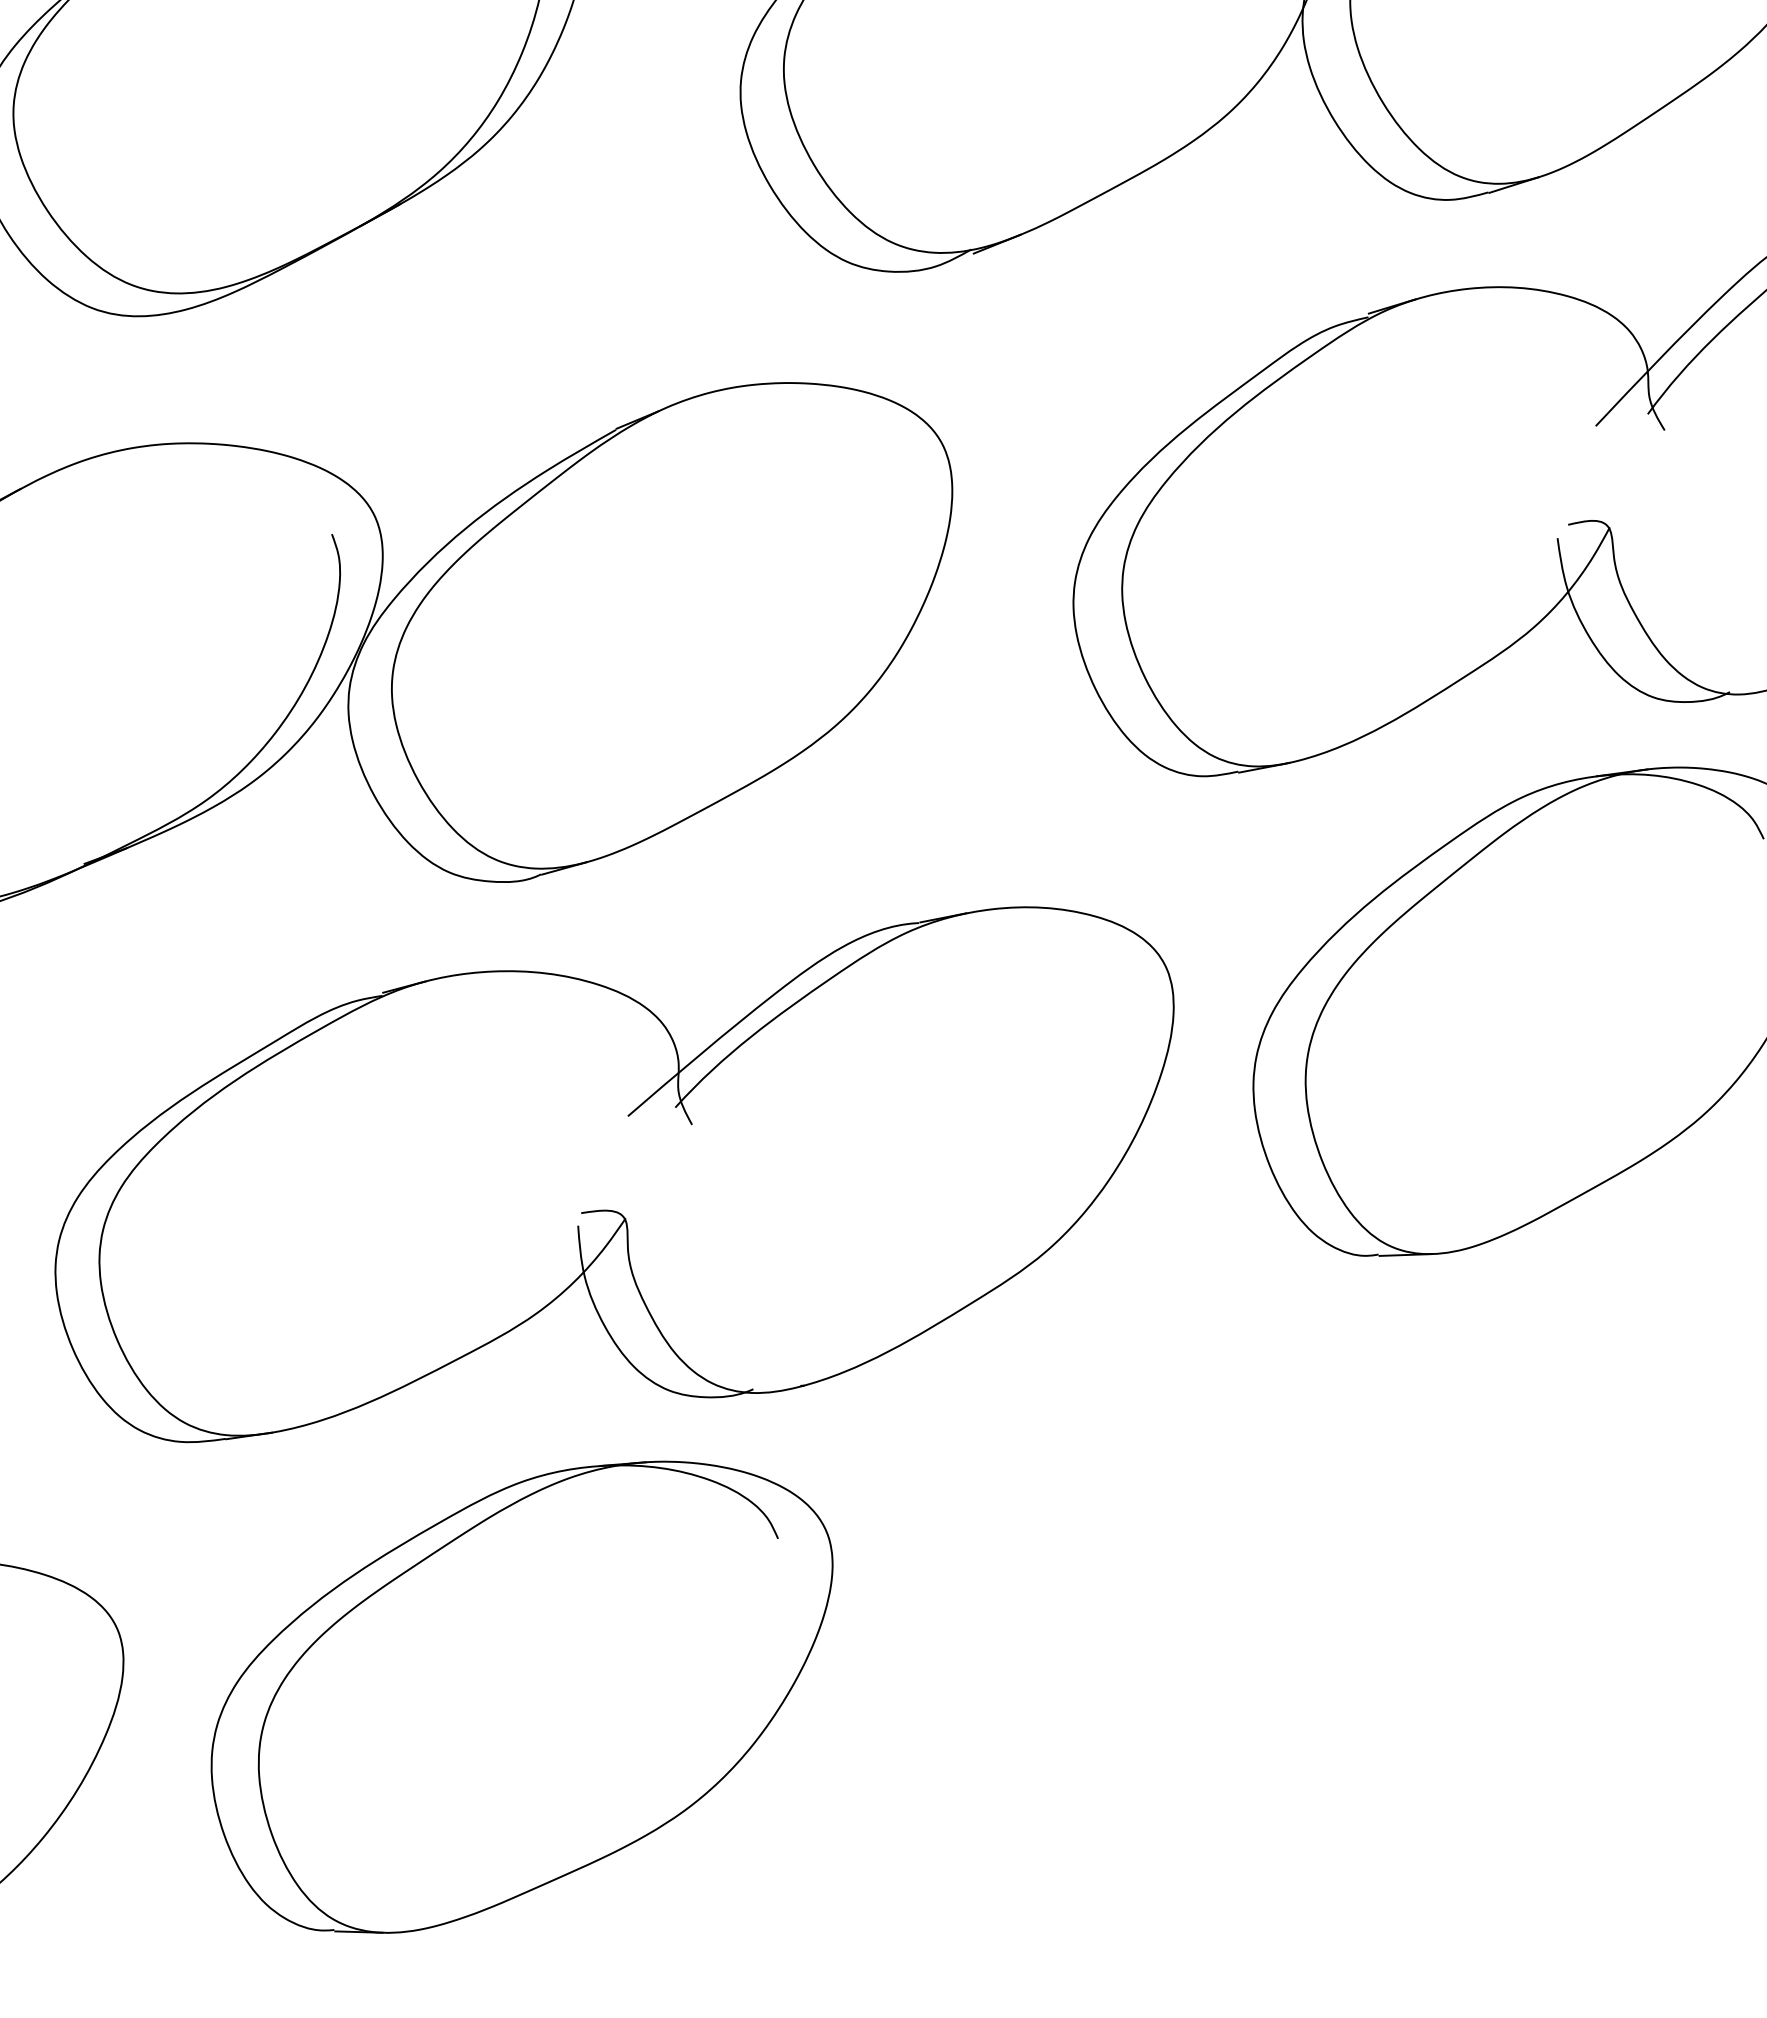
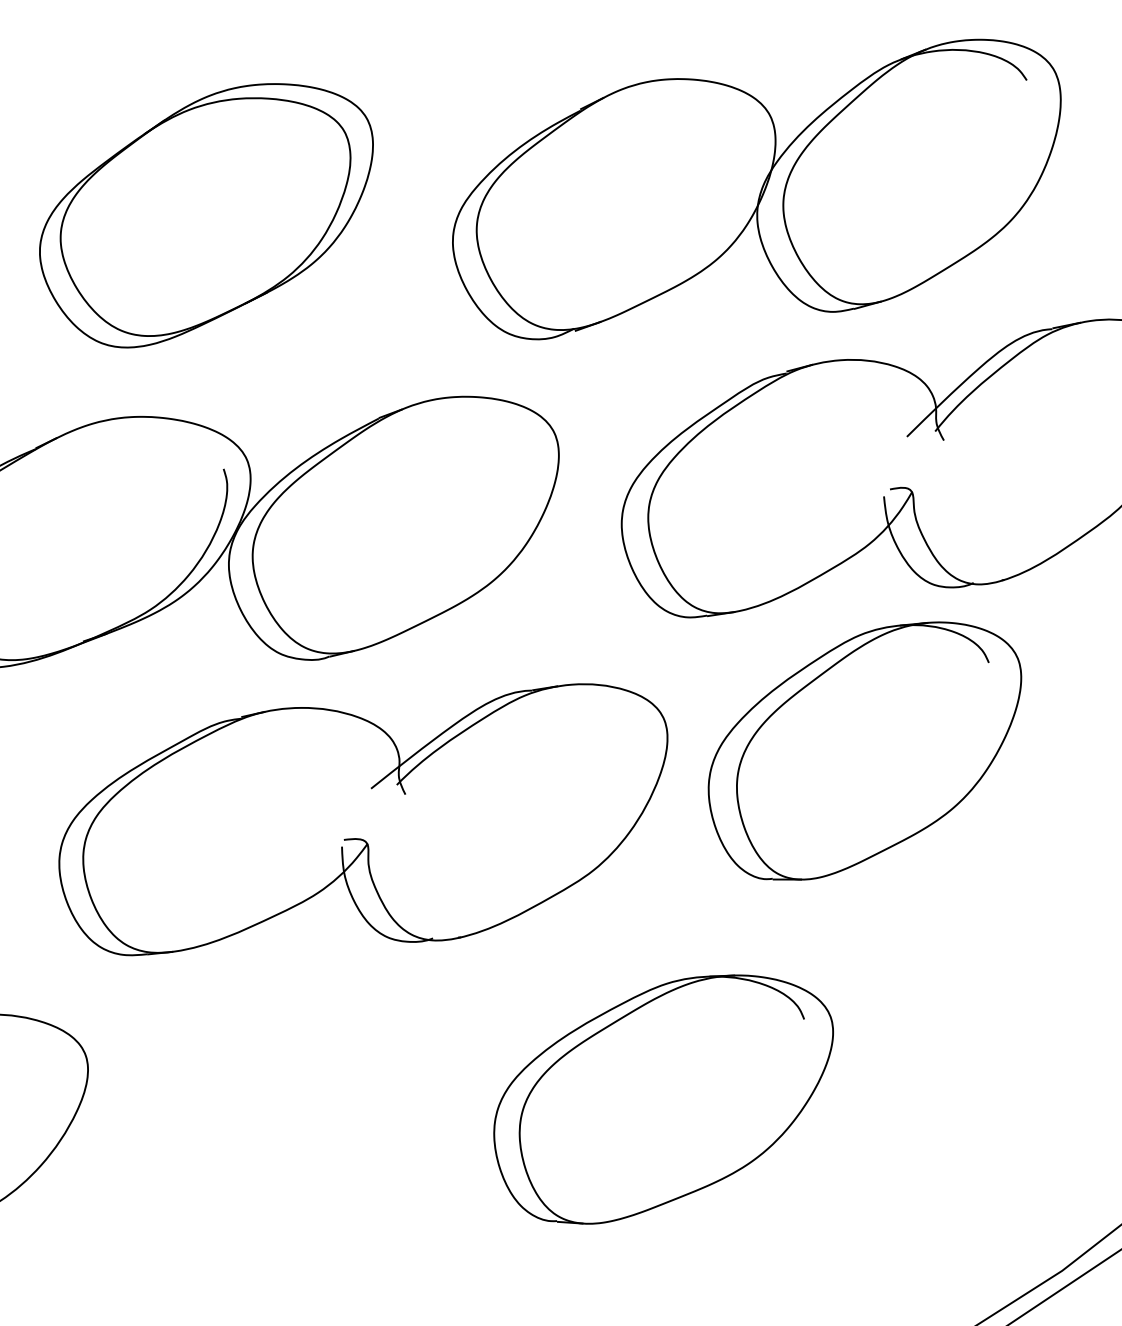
part: (522, 1697) -> (663, 1099), moved

